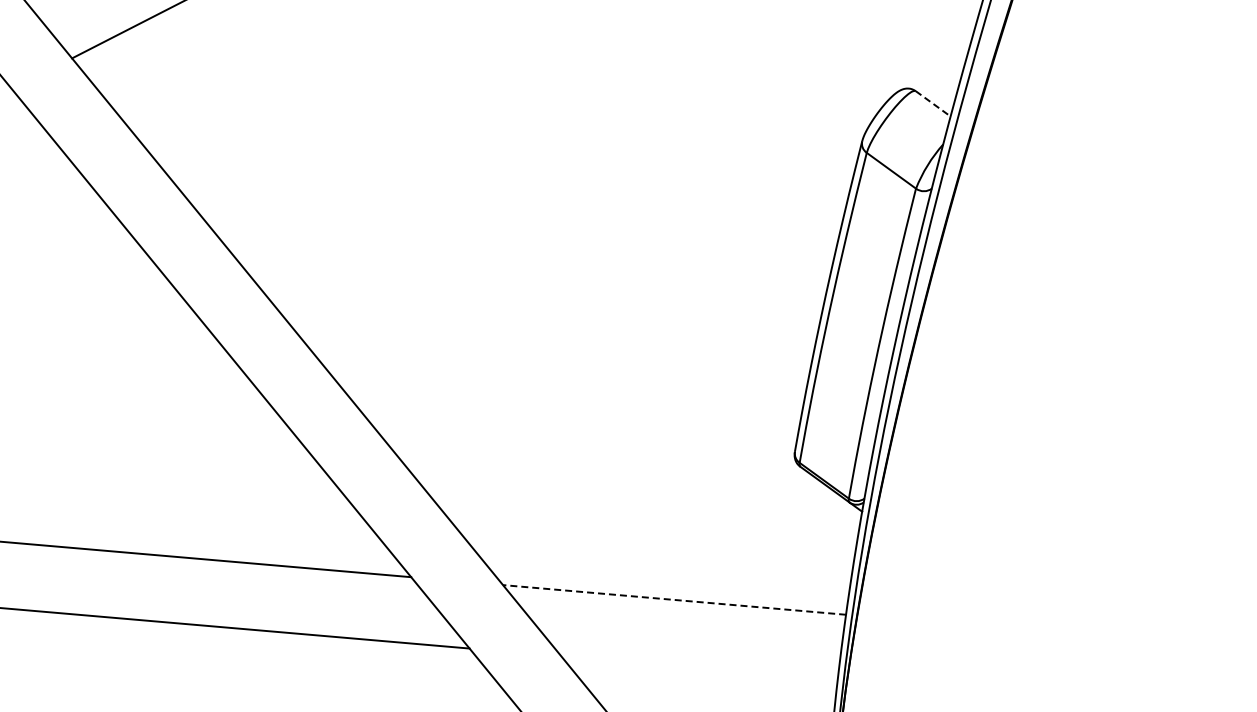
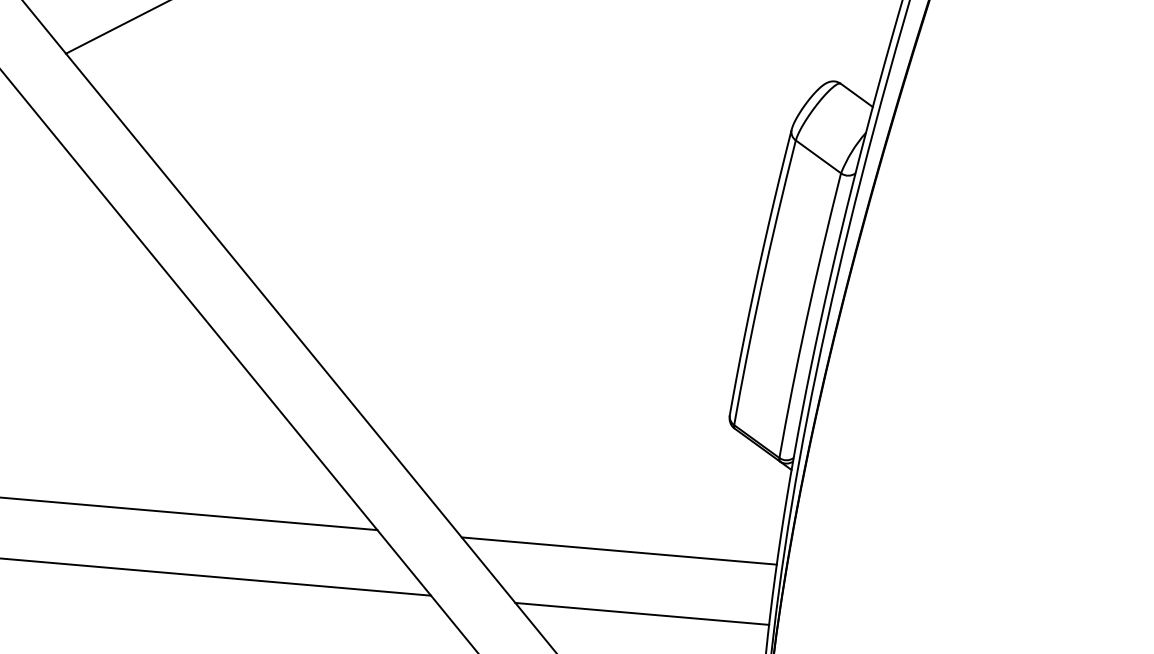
line: (933, 103) -> (857, 95), dashed -> solid
line: (674, 599) -> (619, 550), dashed -> solid
line: (699, 668) -> (642, 614), added

